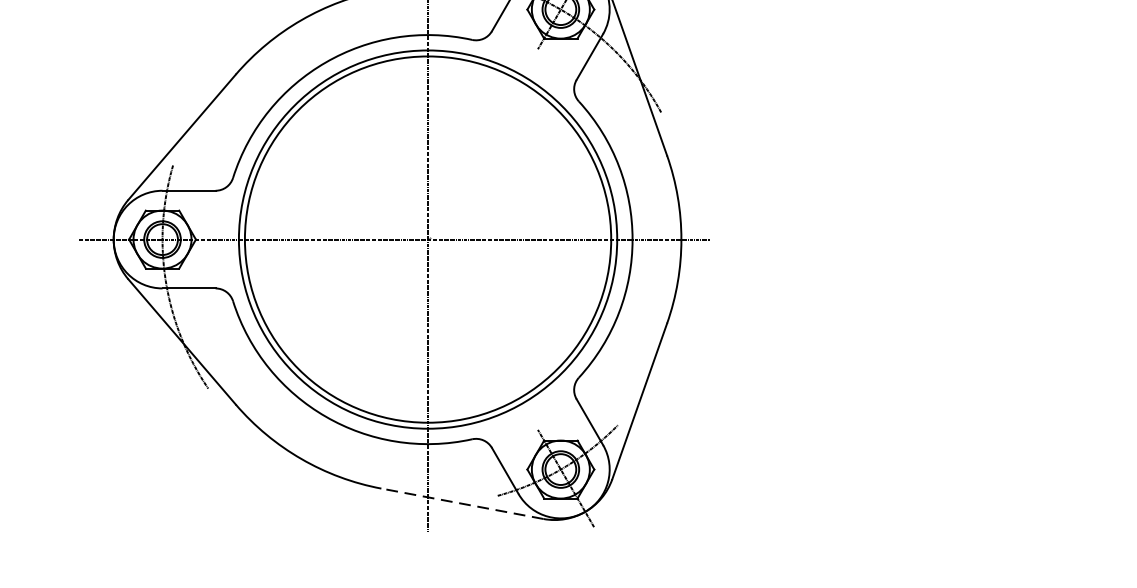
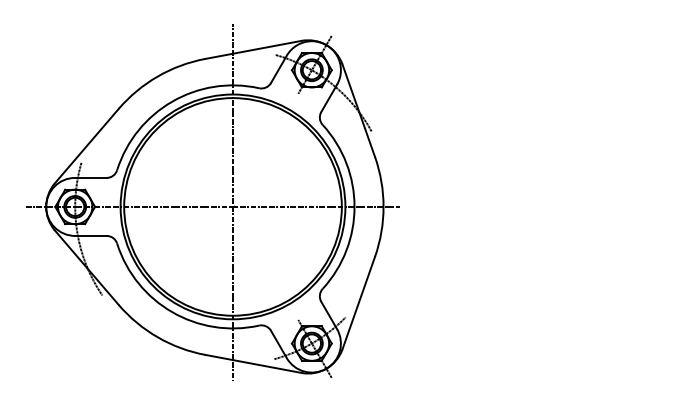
line: (460, 503) -> (252, 363), dashed -> solid

